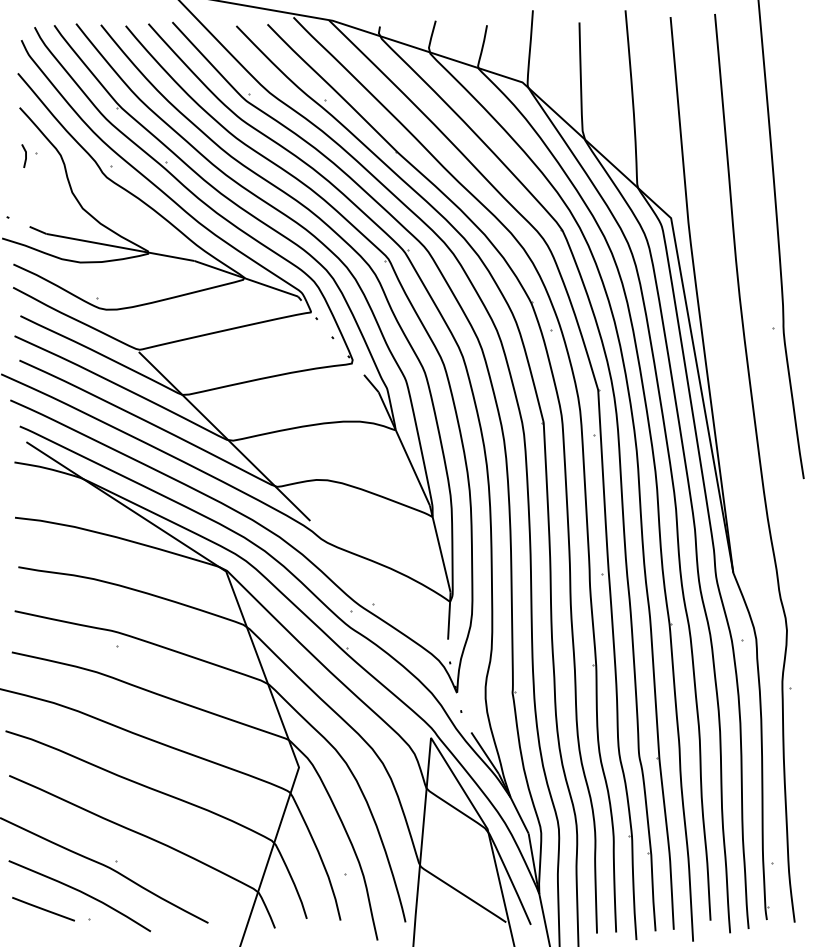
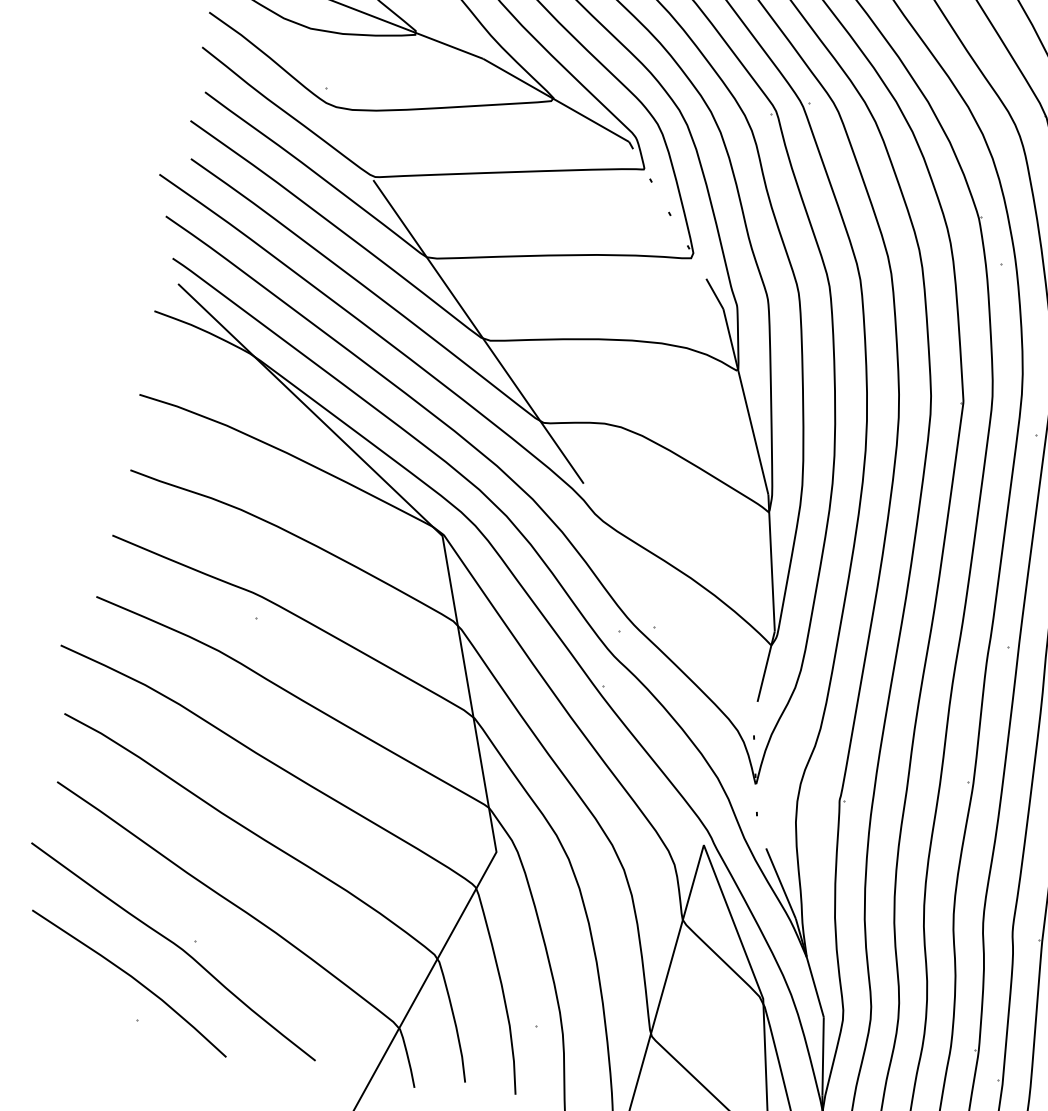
line: (43, 909) -> (70, 993), removed

